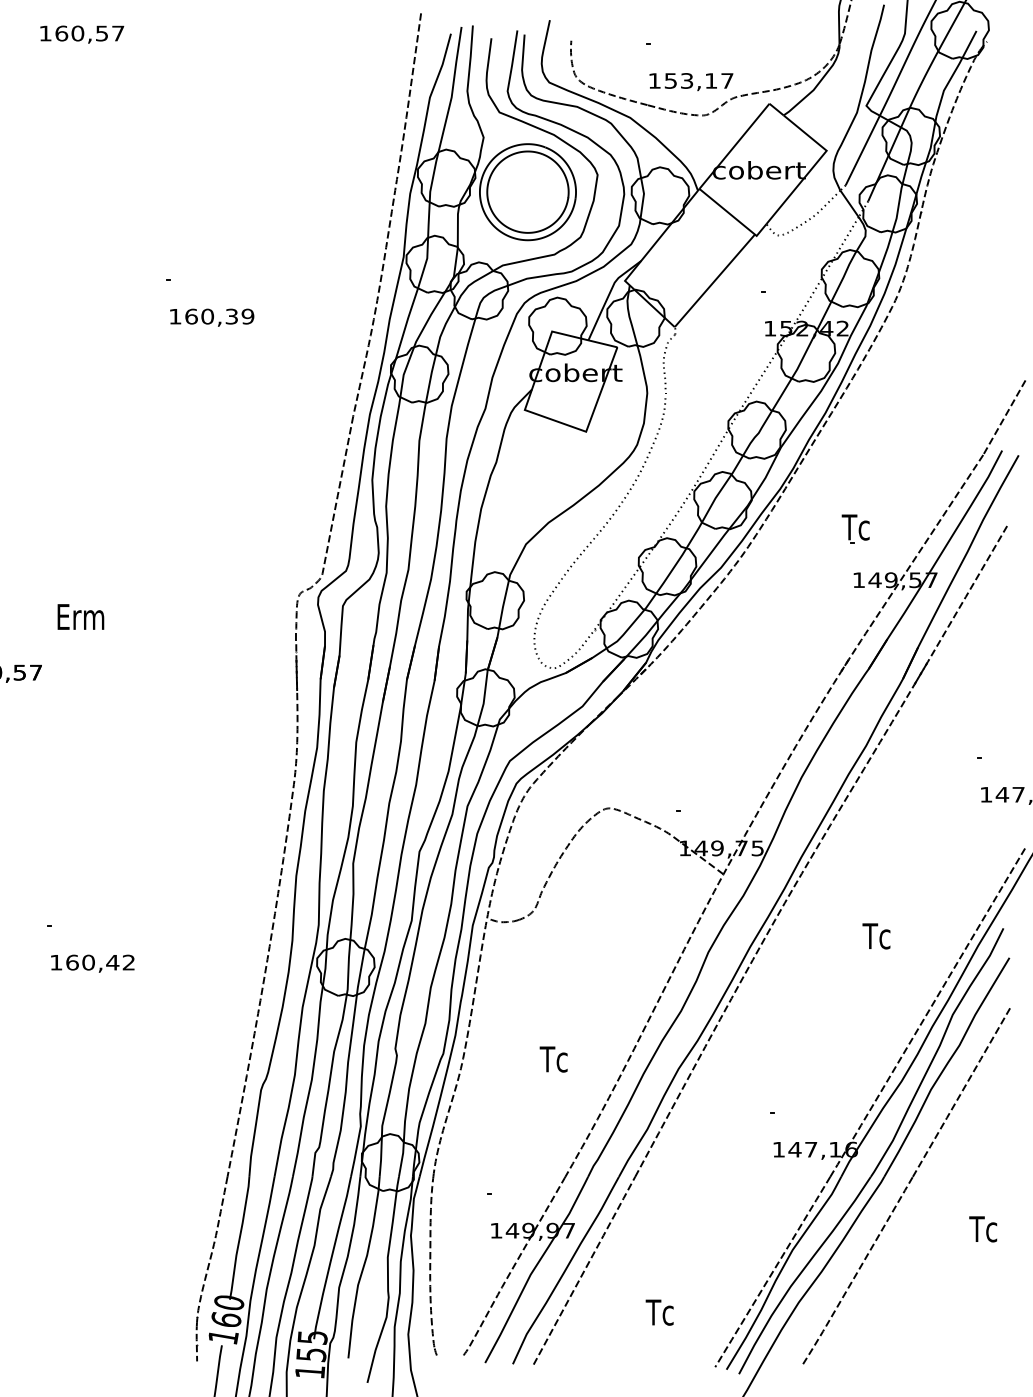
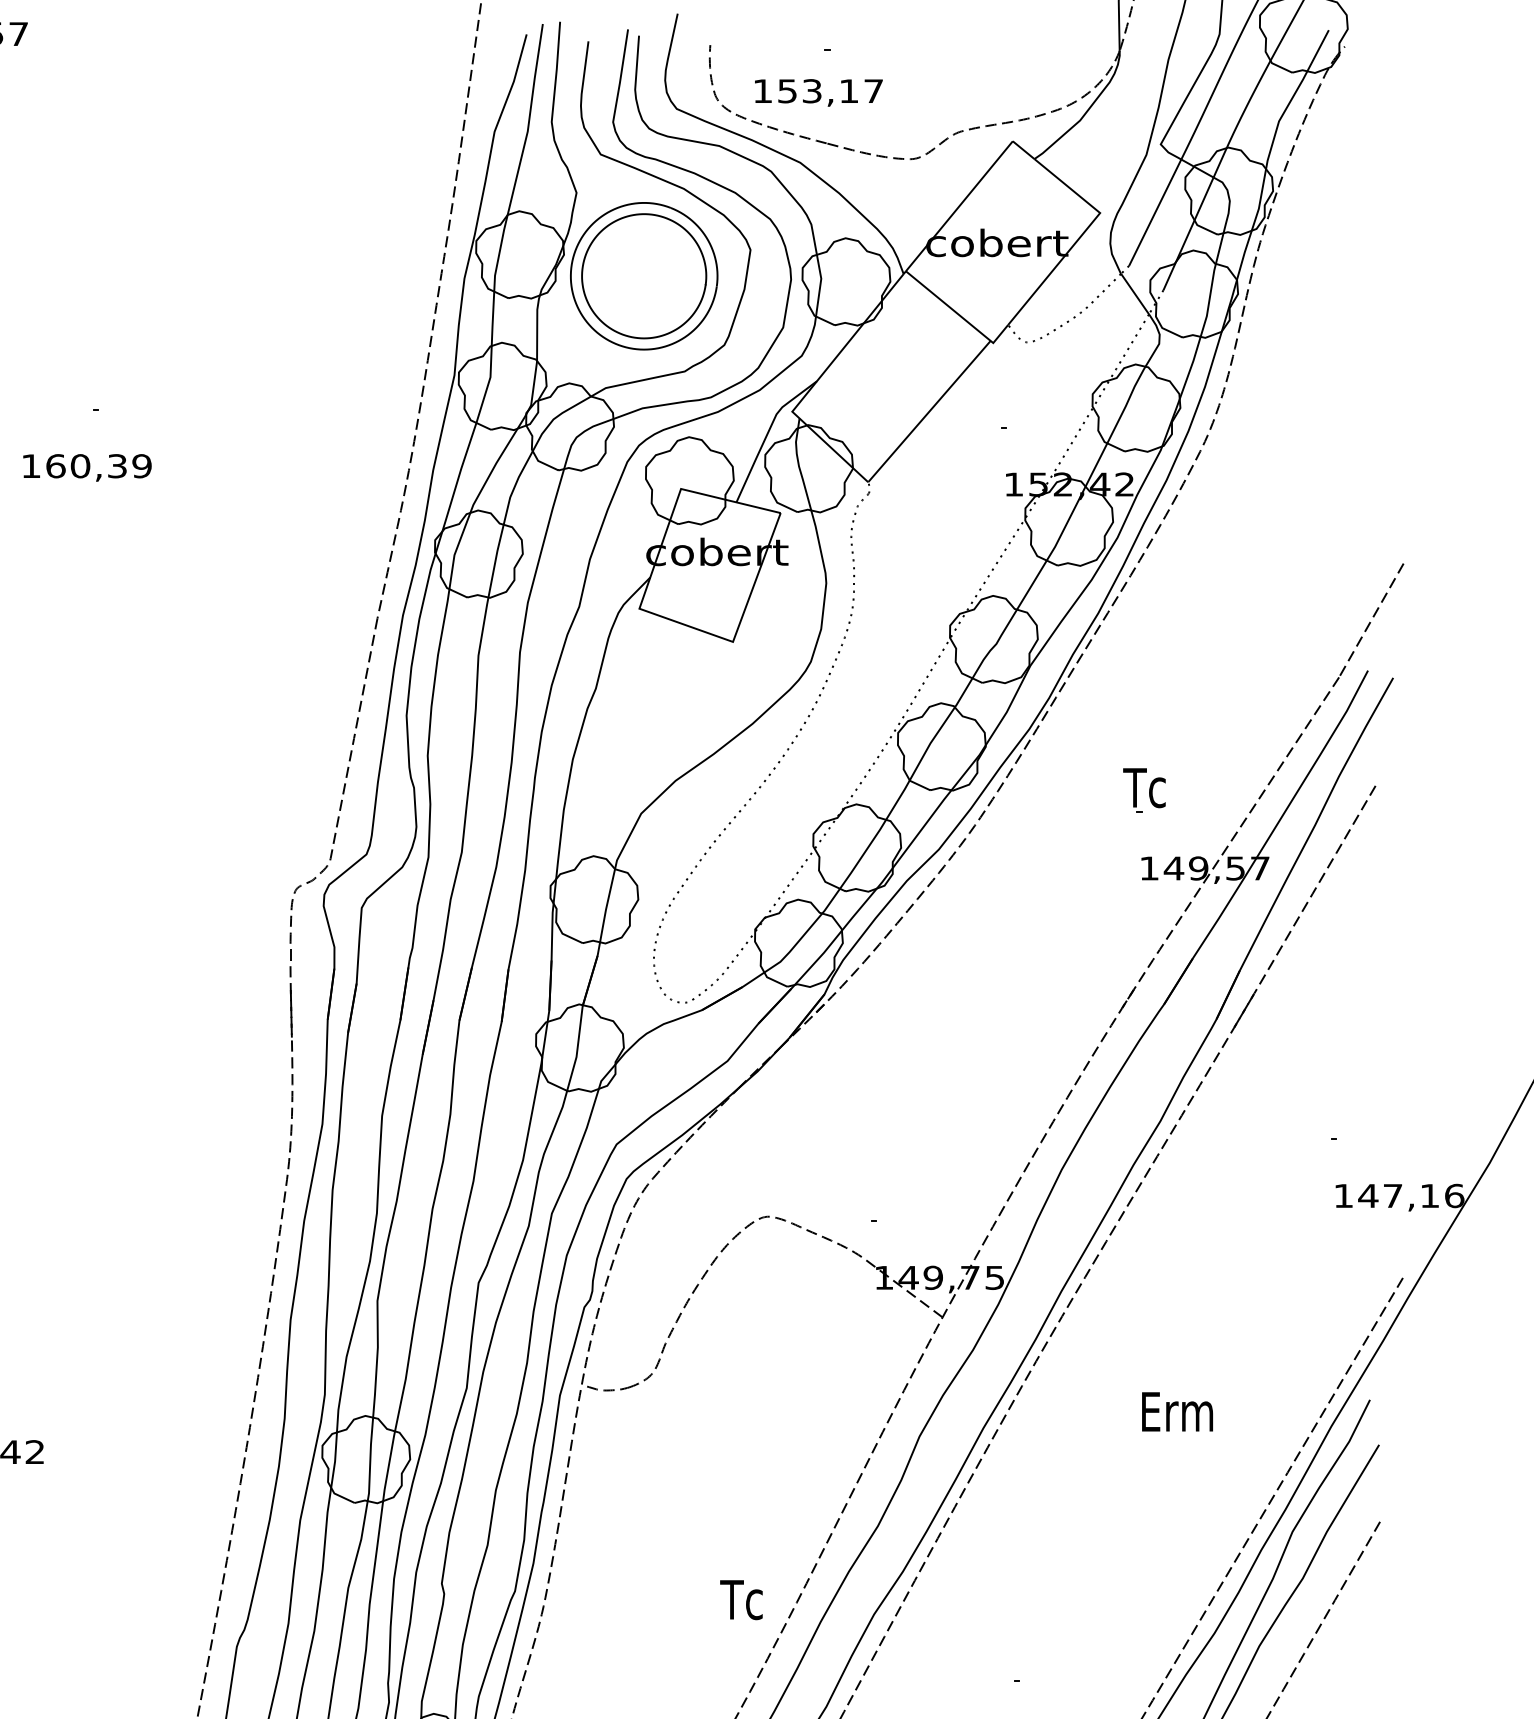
text: (691, 82) -> (818, 93), moved
text: (212, 317) -> (87, 467), moved
text: (877, 936) -> (1177, 1412), Tc -> Erm
text: (553, 1059) -> (741, 1600), moved

